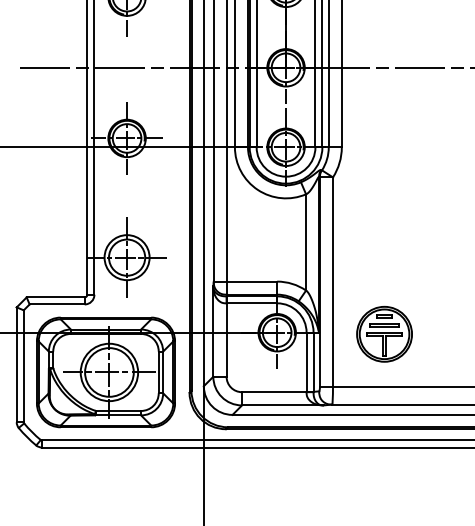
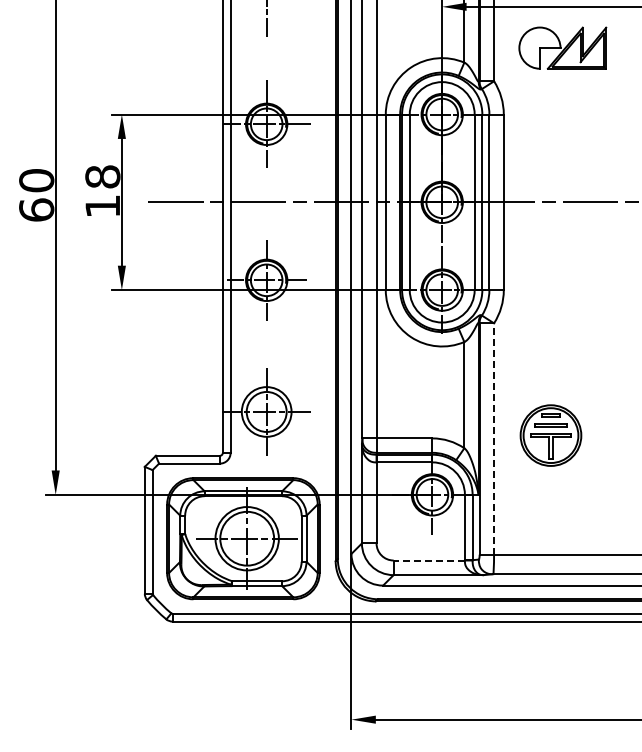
line: (333, 282) -> (494, 439), solid -> dashed
part: (384, 334) -> (550, 435), moved
line: (274, 392) -> (429, 560), solid -> dashed

